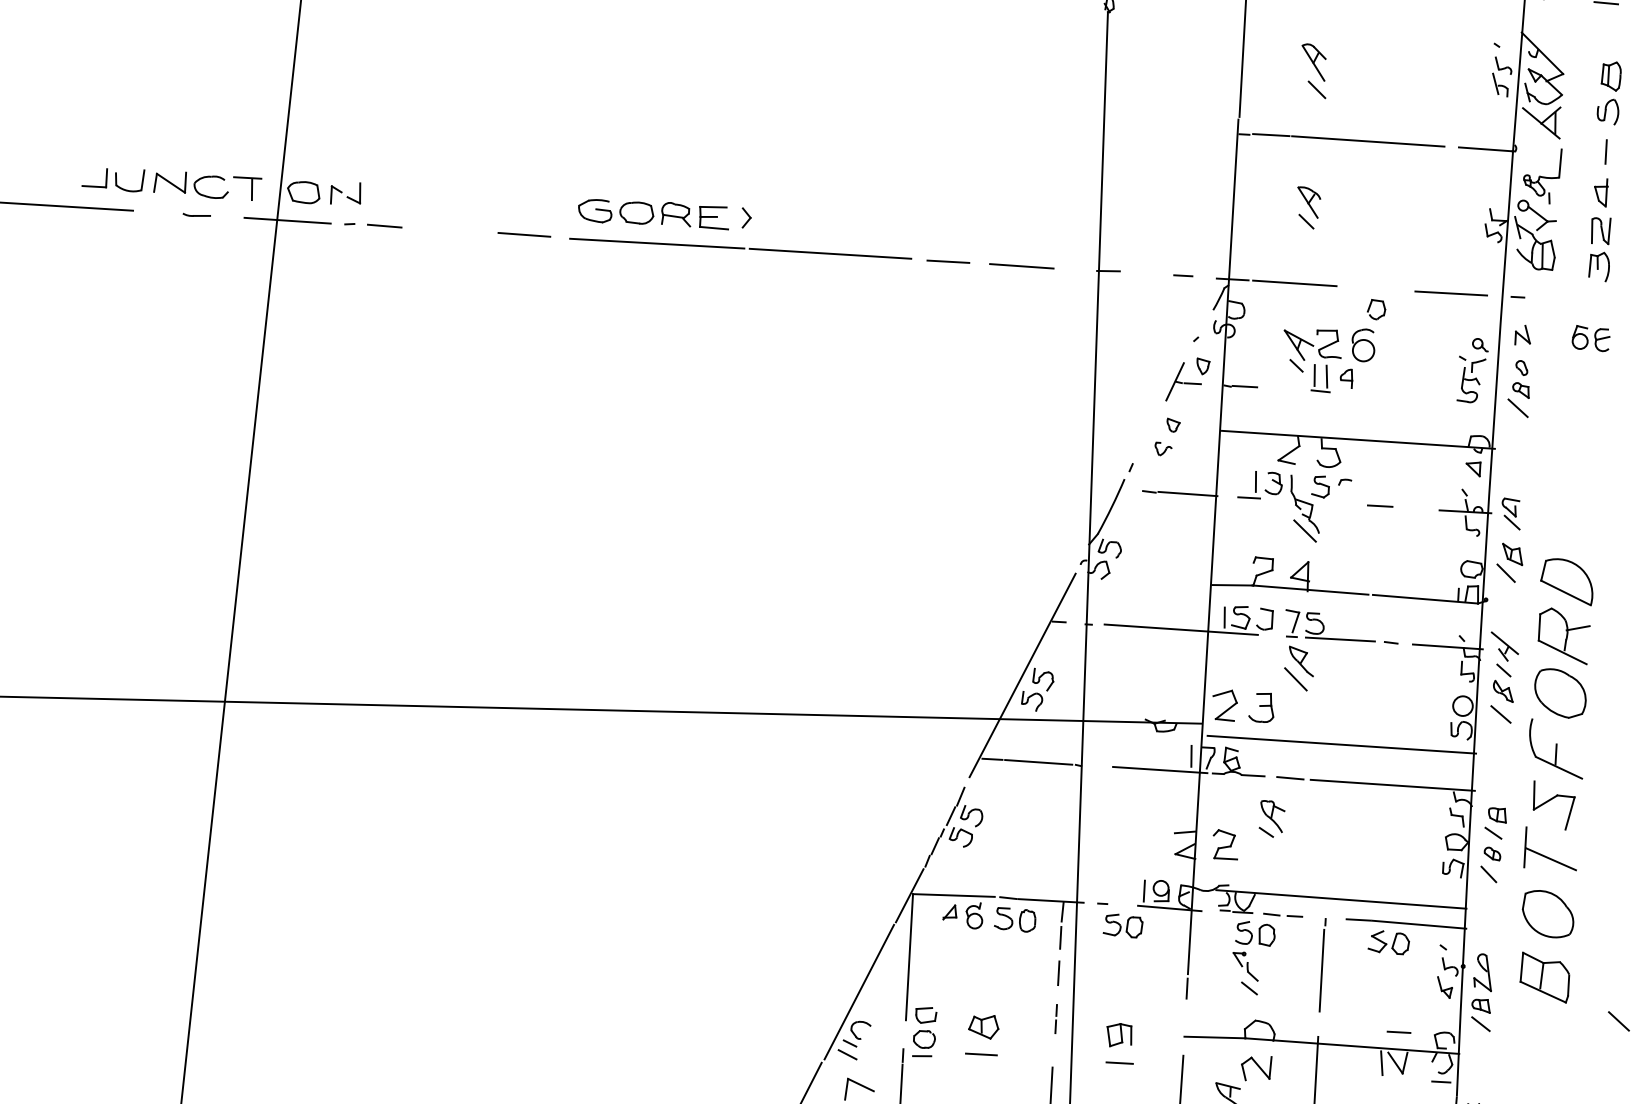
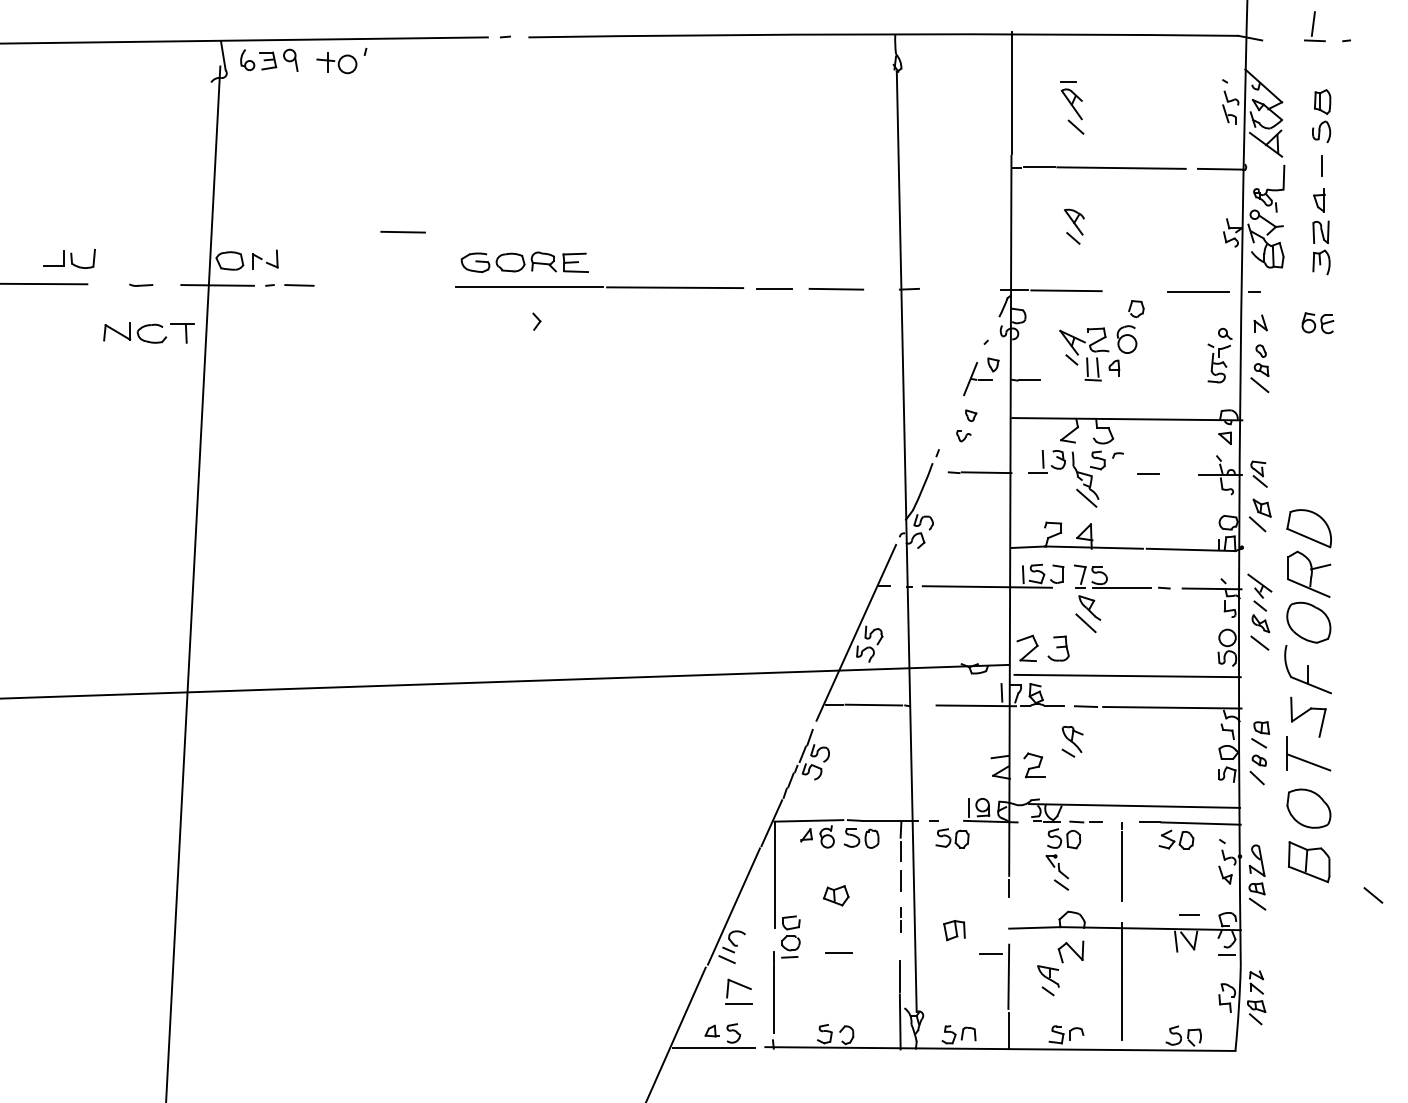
part: (207, 185) -> (148, 332), moved
part: (746, 217) -> (536, 321), moved
line: (523, 233) -> (402, 231), moved
line: (1183, 275) -> (1068, 81), moved
part: (984, 1026) -> (836, 895), moved
line: (1119, 1062) -> (990, 953), moved

